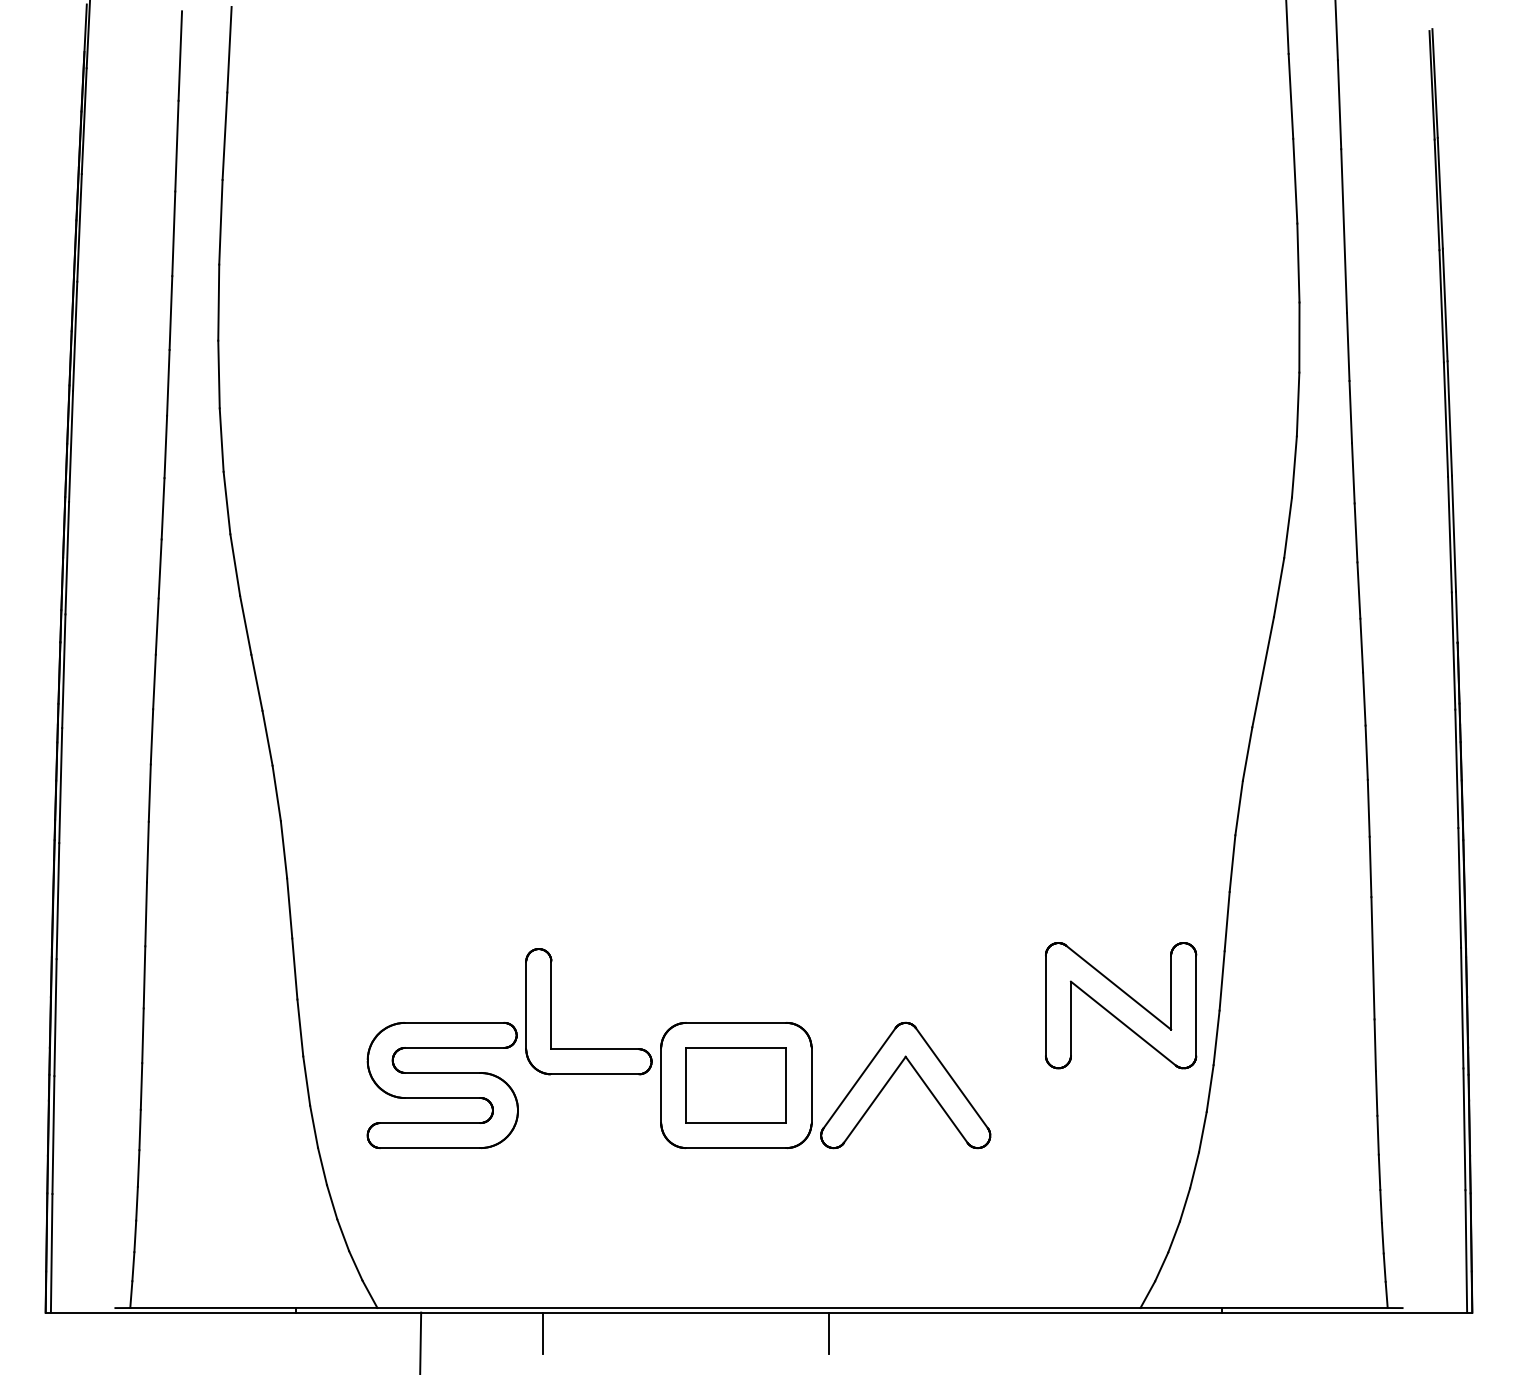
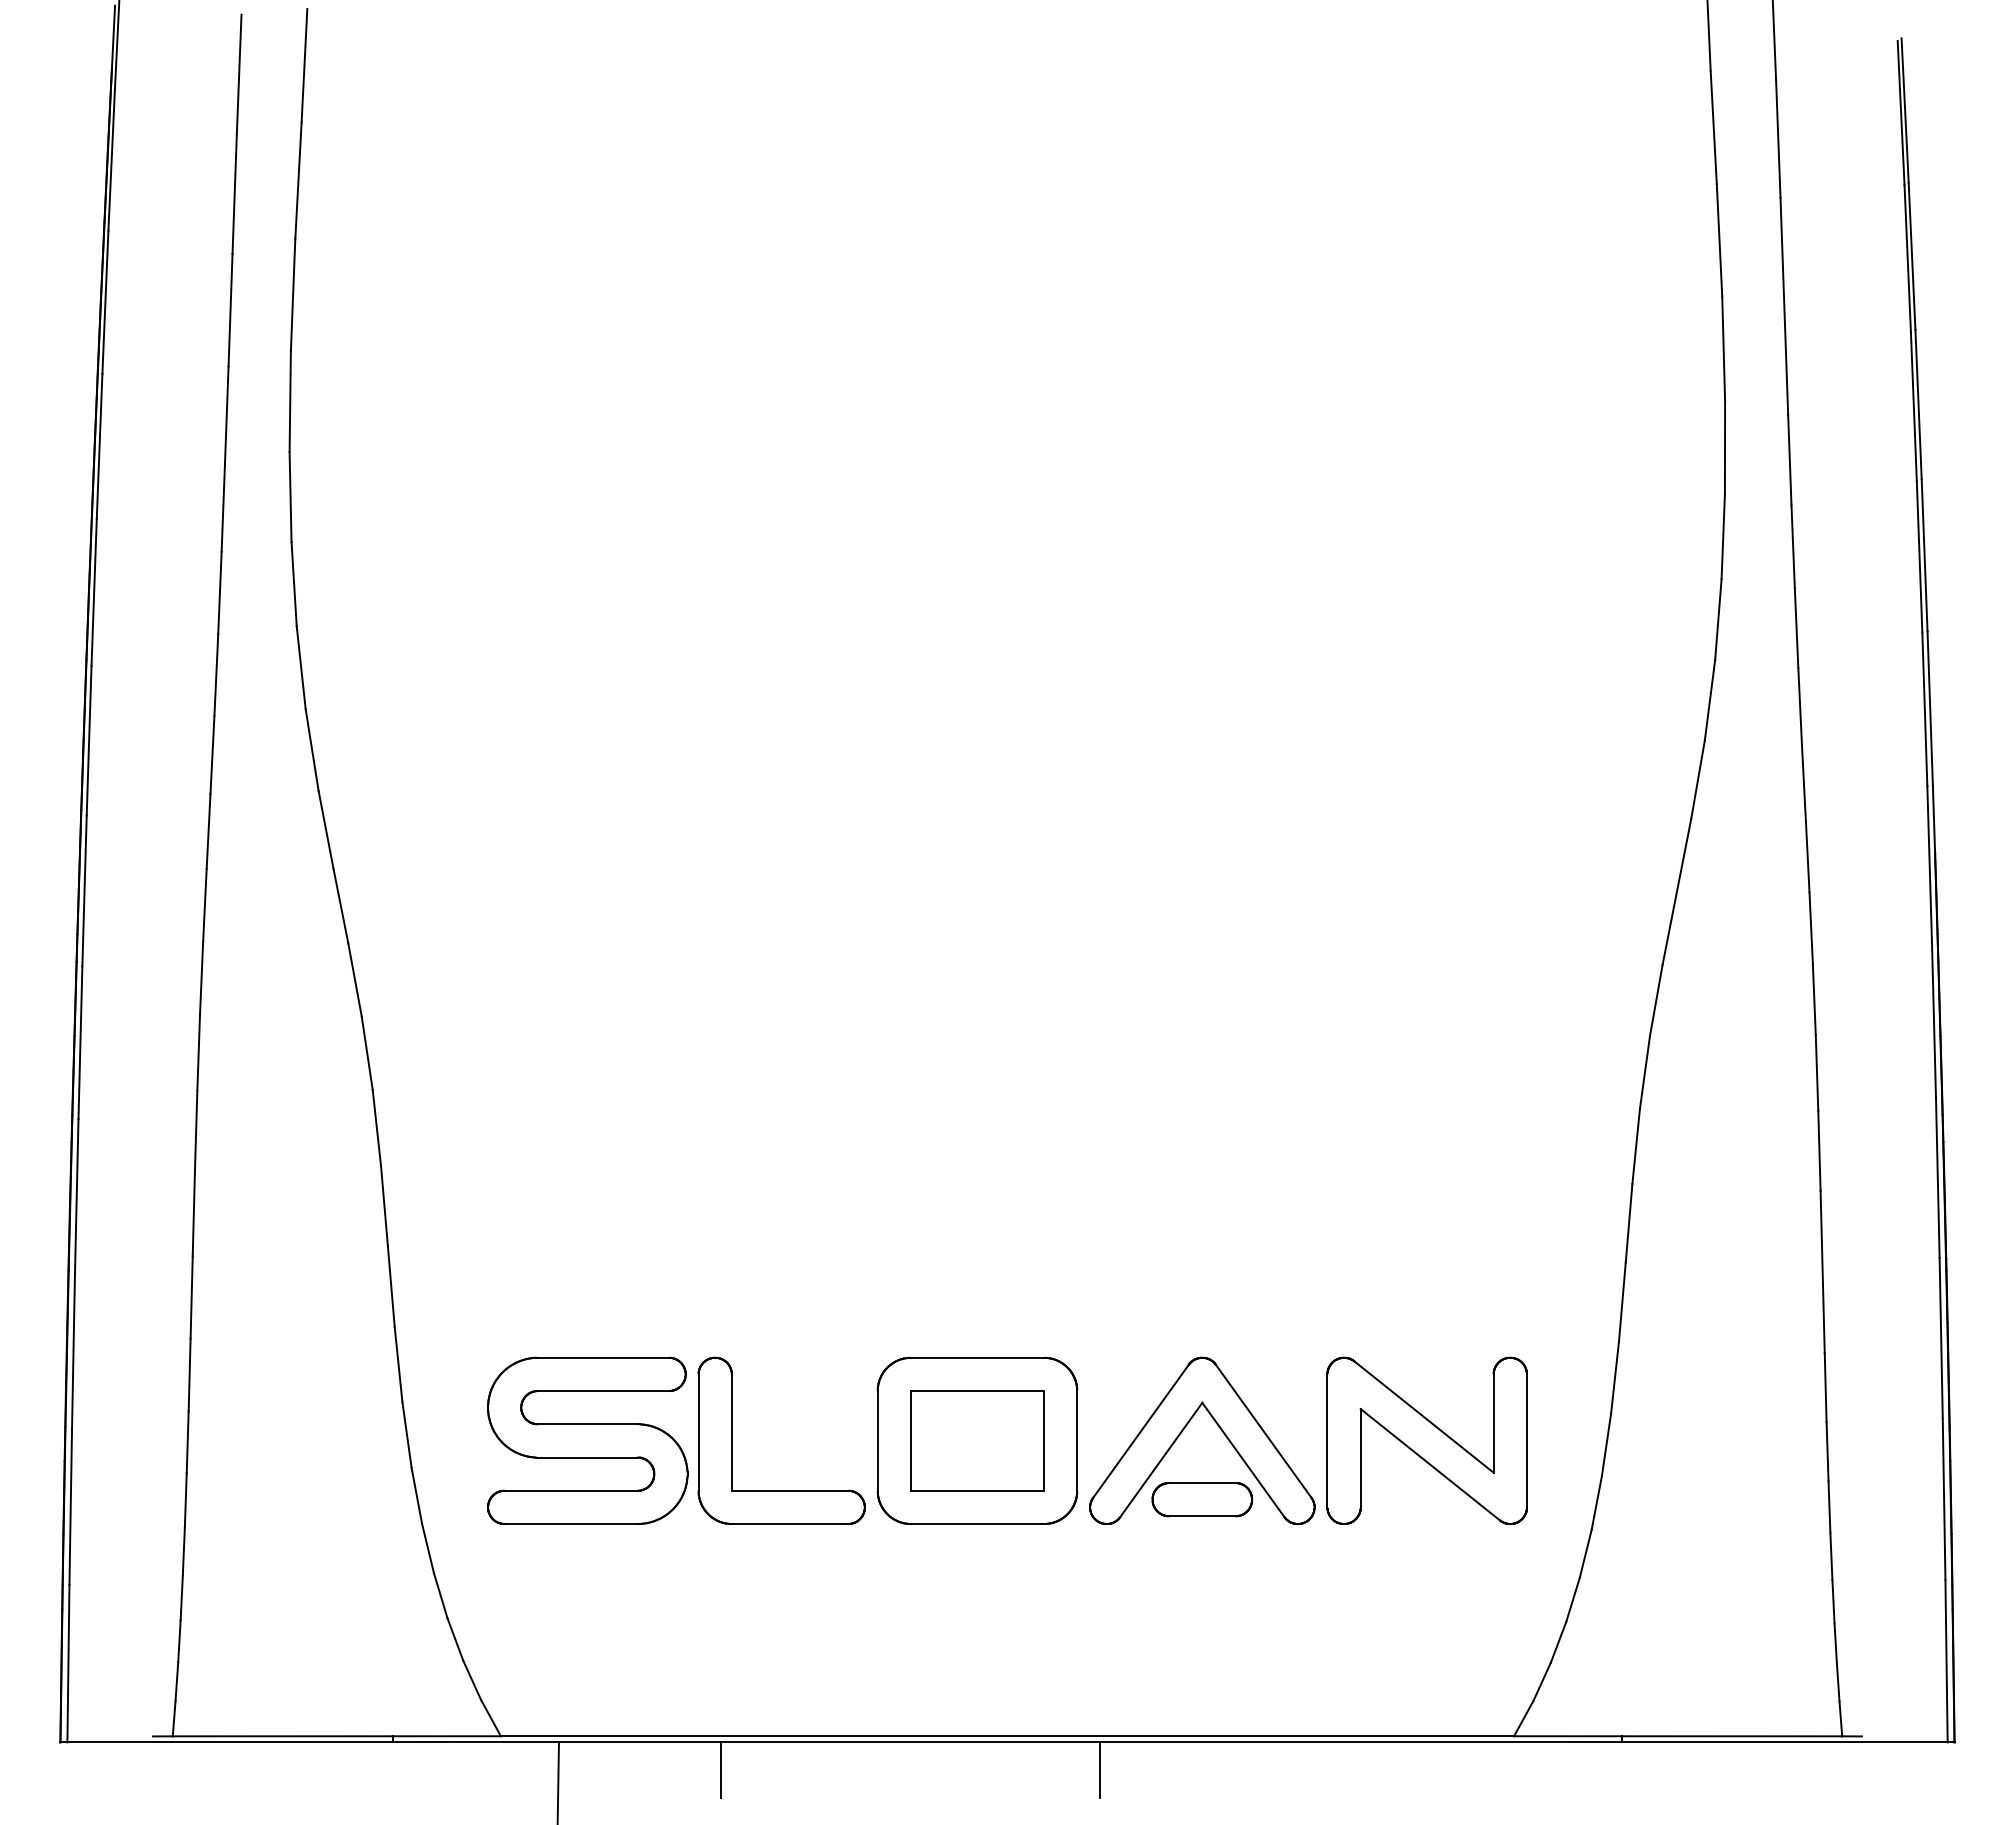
part: (1120, 1005) -> (1426, 1440), moved
part: (551, 1011) -> (732, 1440), moved
part: (905, 1129) -> (1202, 1499), added

